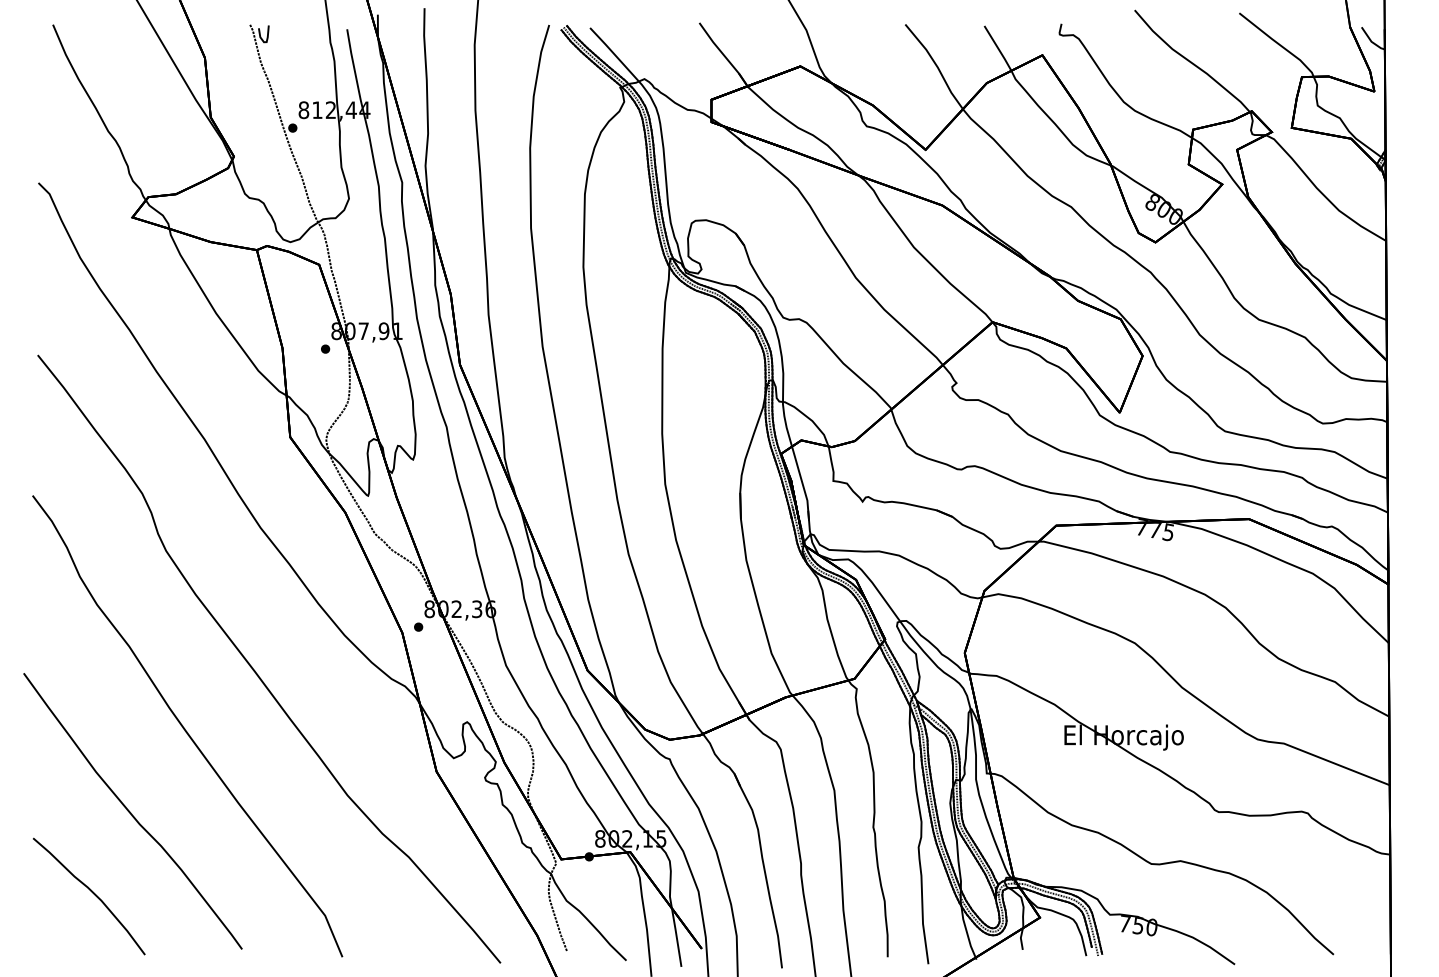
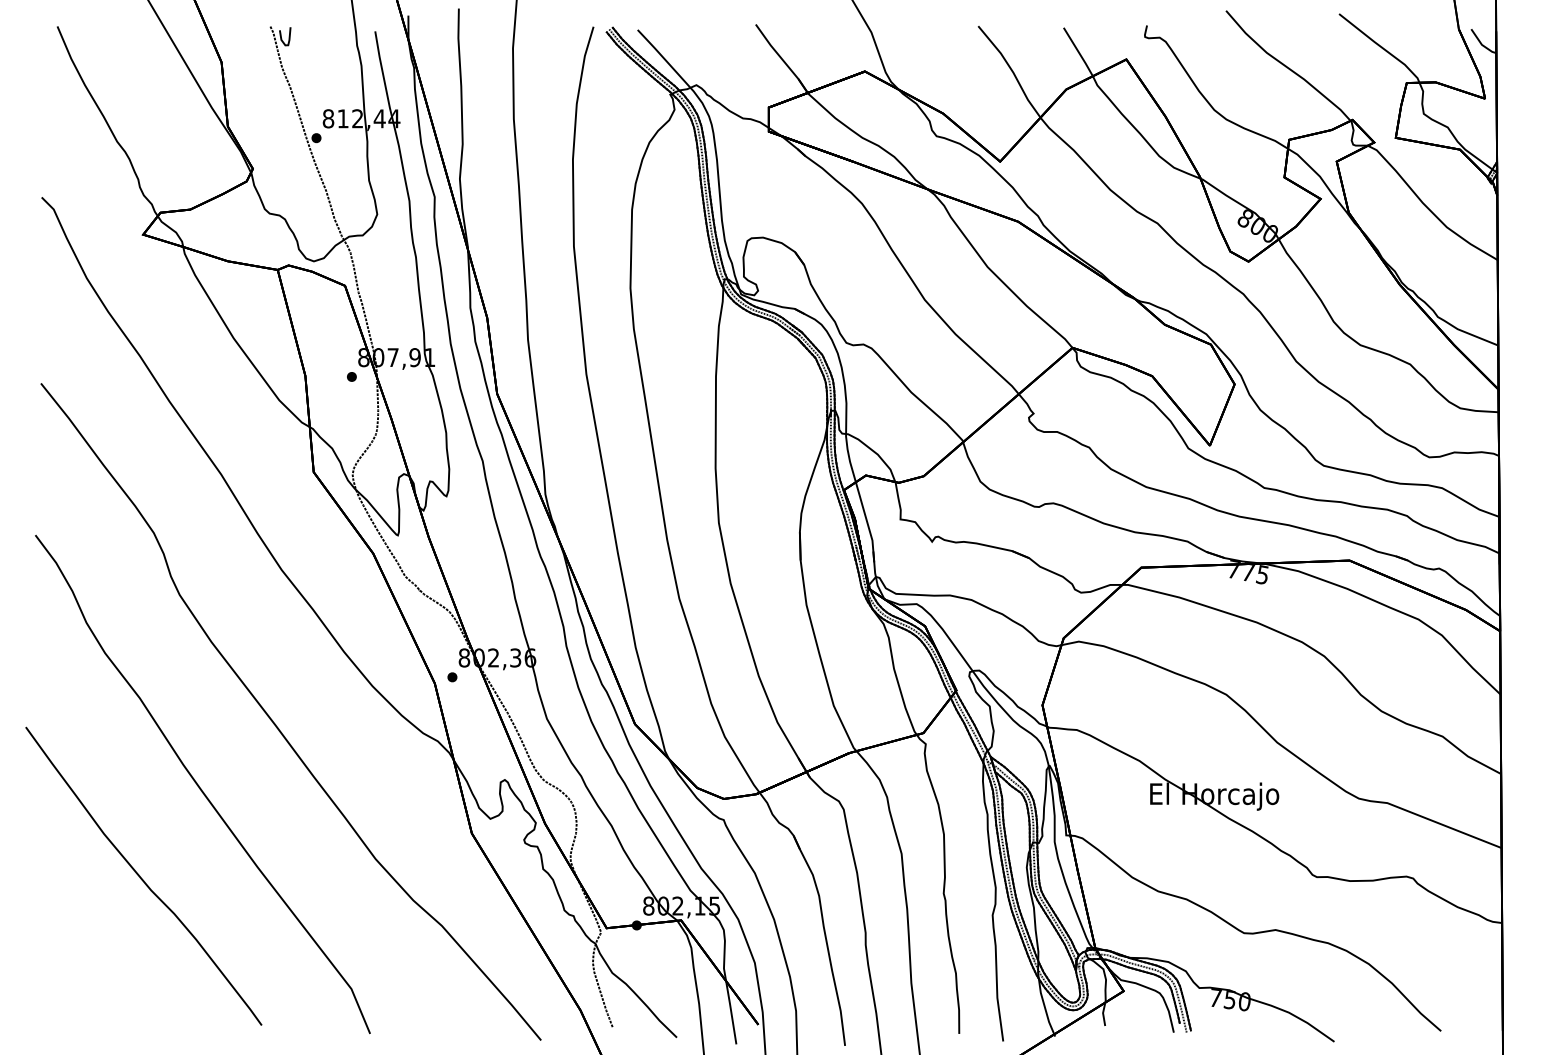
curve: (91, 892) -> (99, 964), removed

